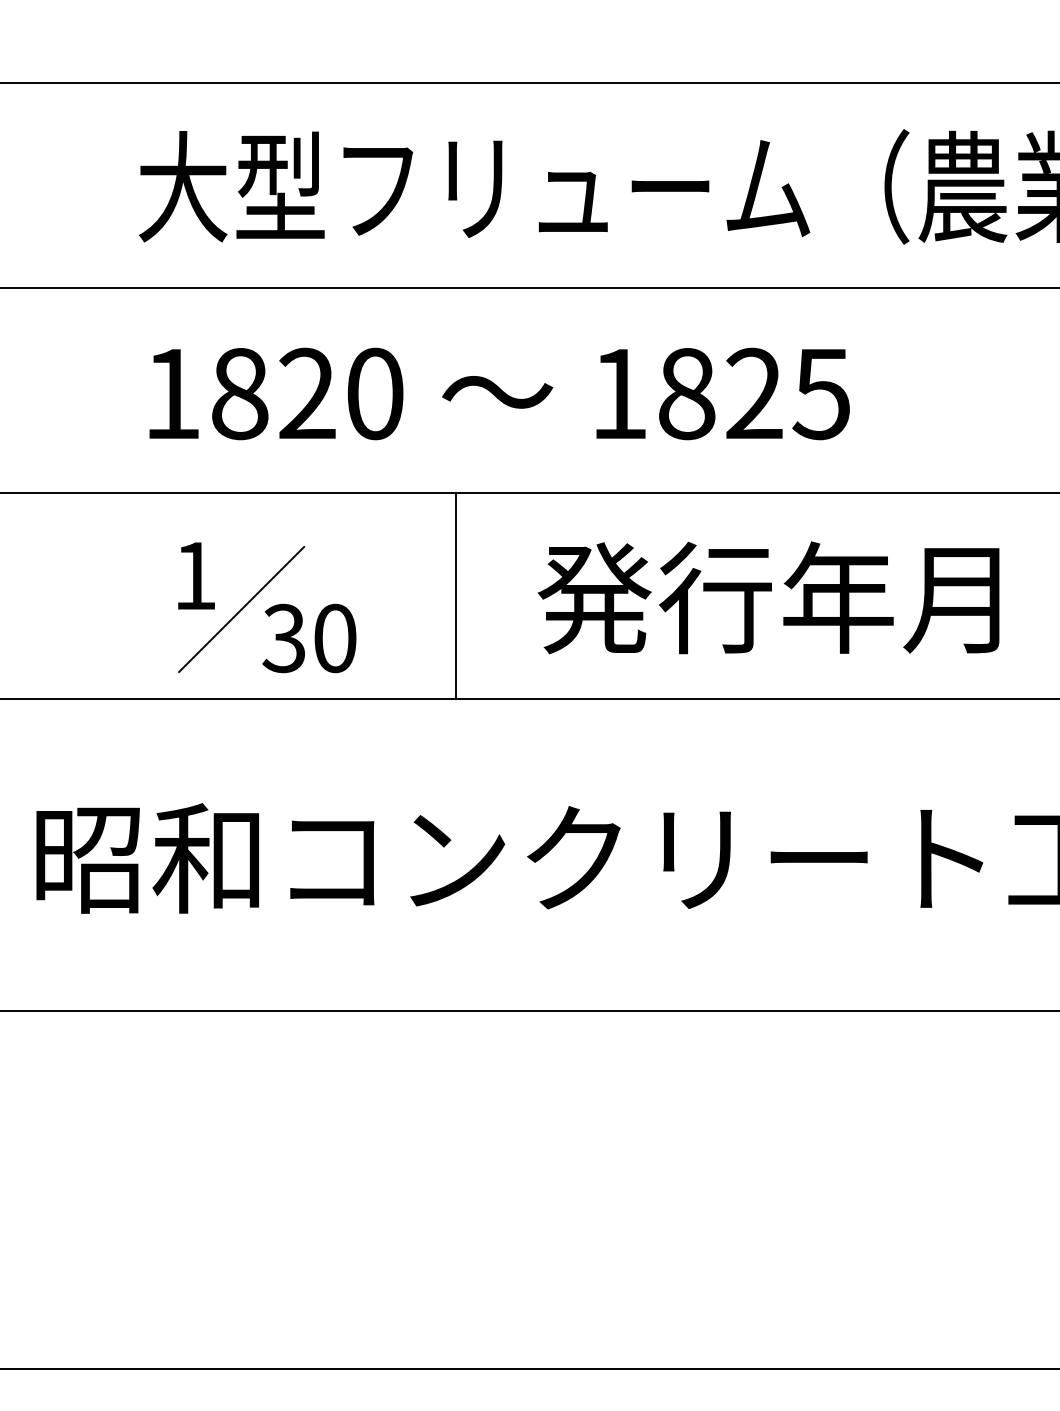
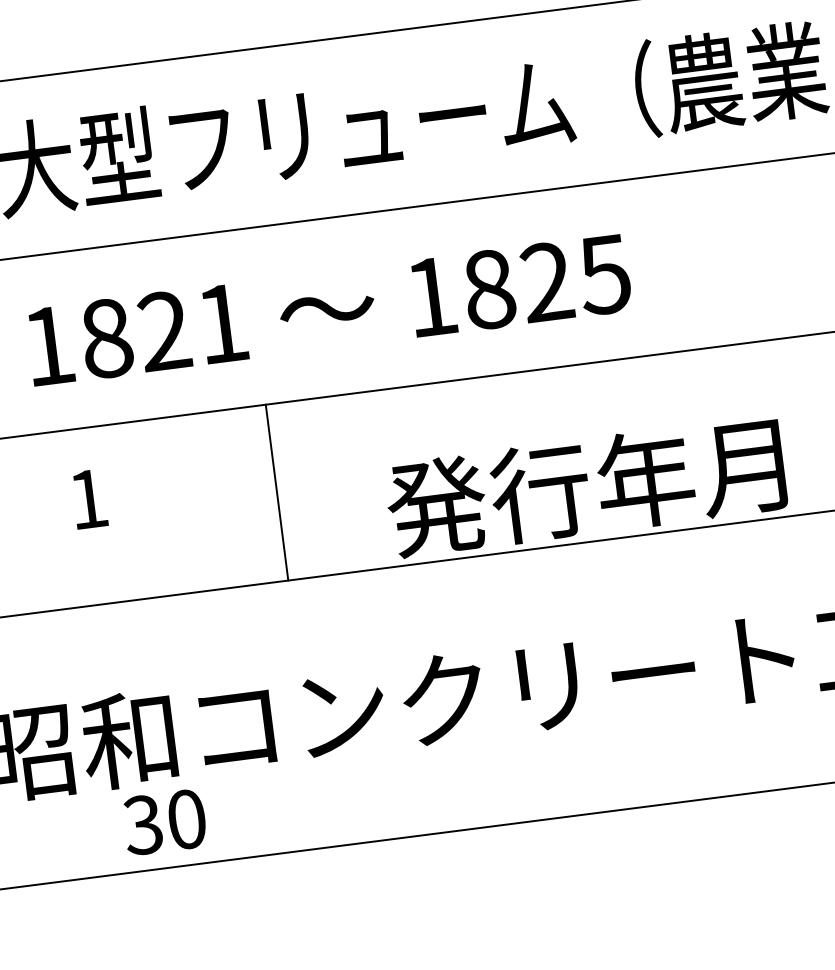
text: (375, 393) -> (222, 323), 1820 -> 1821
line: (455, 595) -> (276, 492), moved
text: (768, 597) -> (585, 486), moved
line: (241, 609) -> (131, 522), removed
text: (309, 638) -> (164, 822), moved

